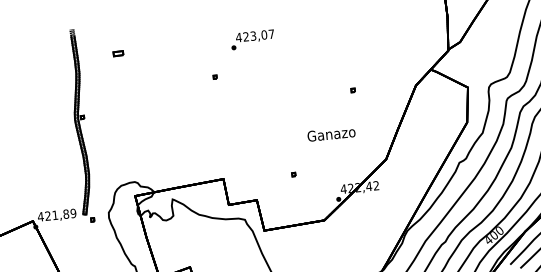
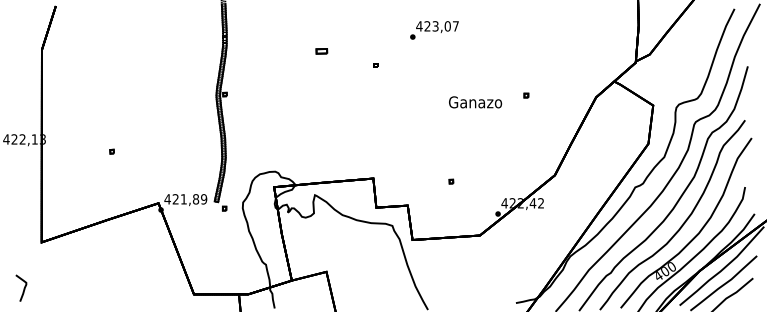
text: (252, 39) -> (434, 30), moved
part: (118, 53) -> (321, 51), moved
text: (331, 134) -> (475, 102), moved

